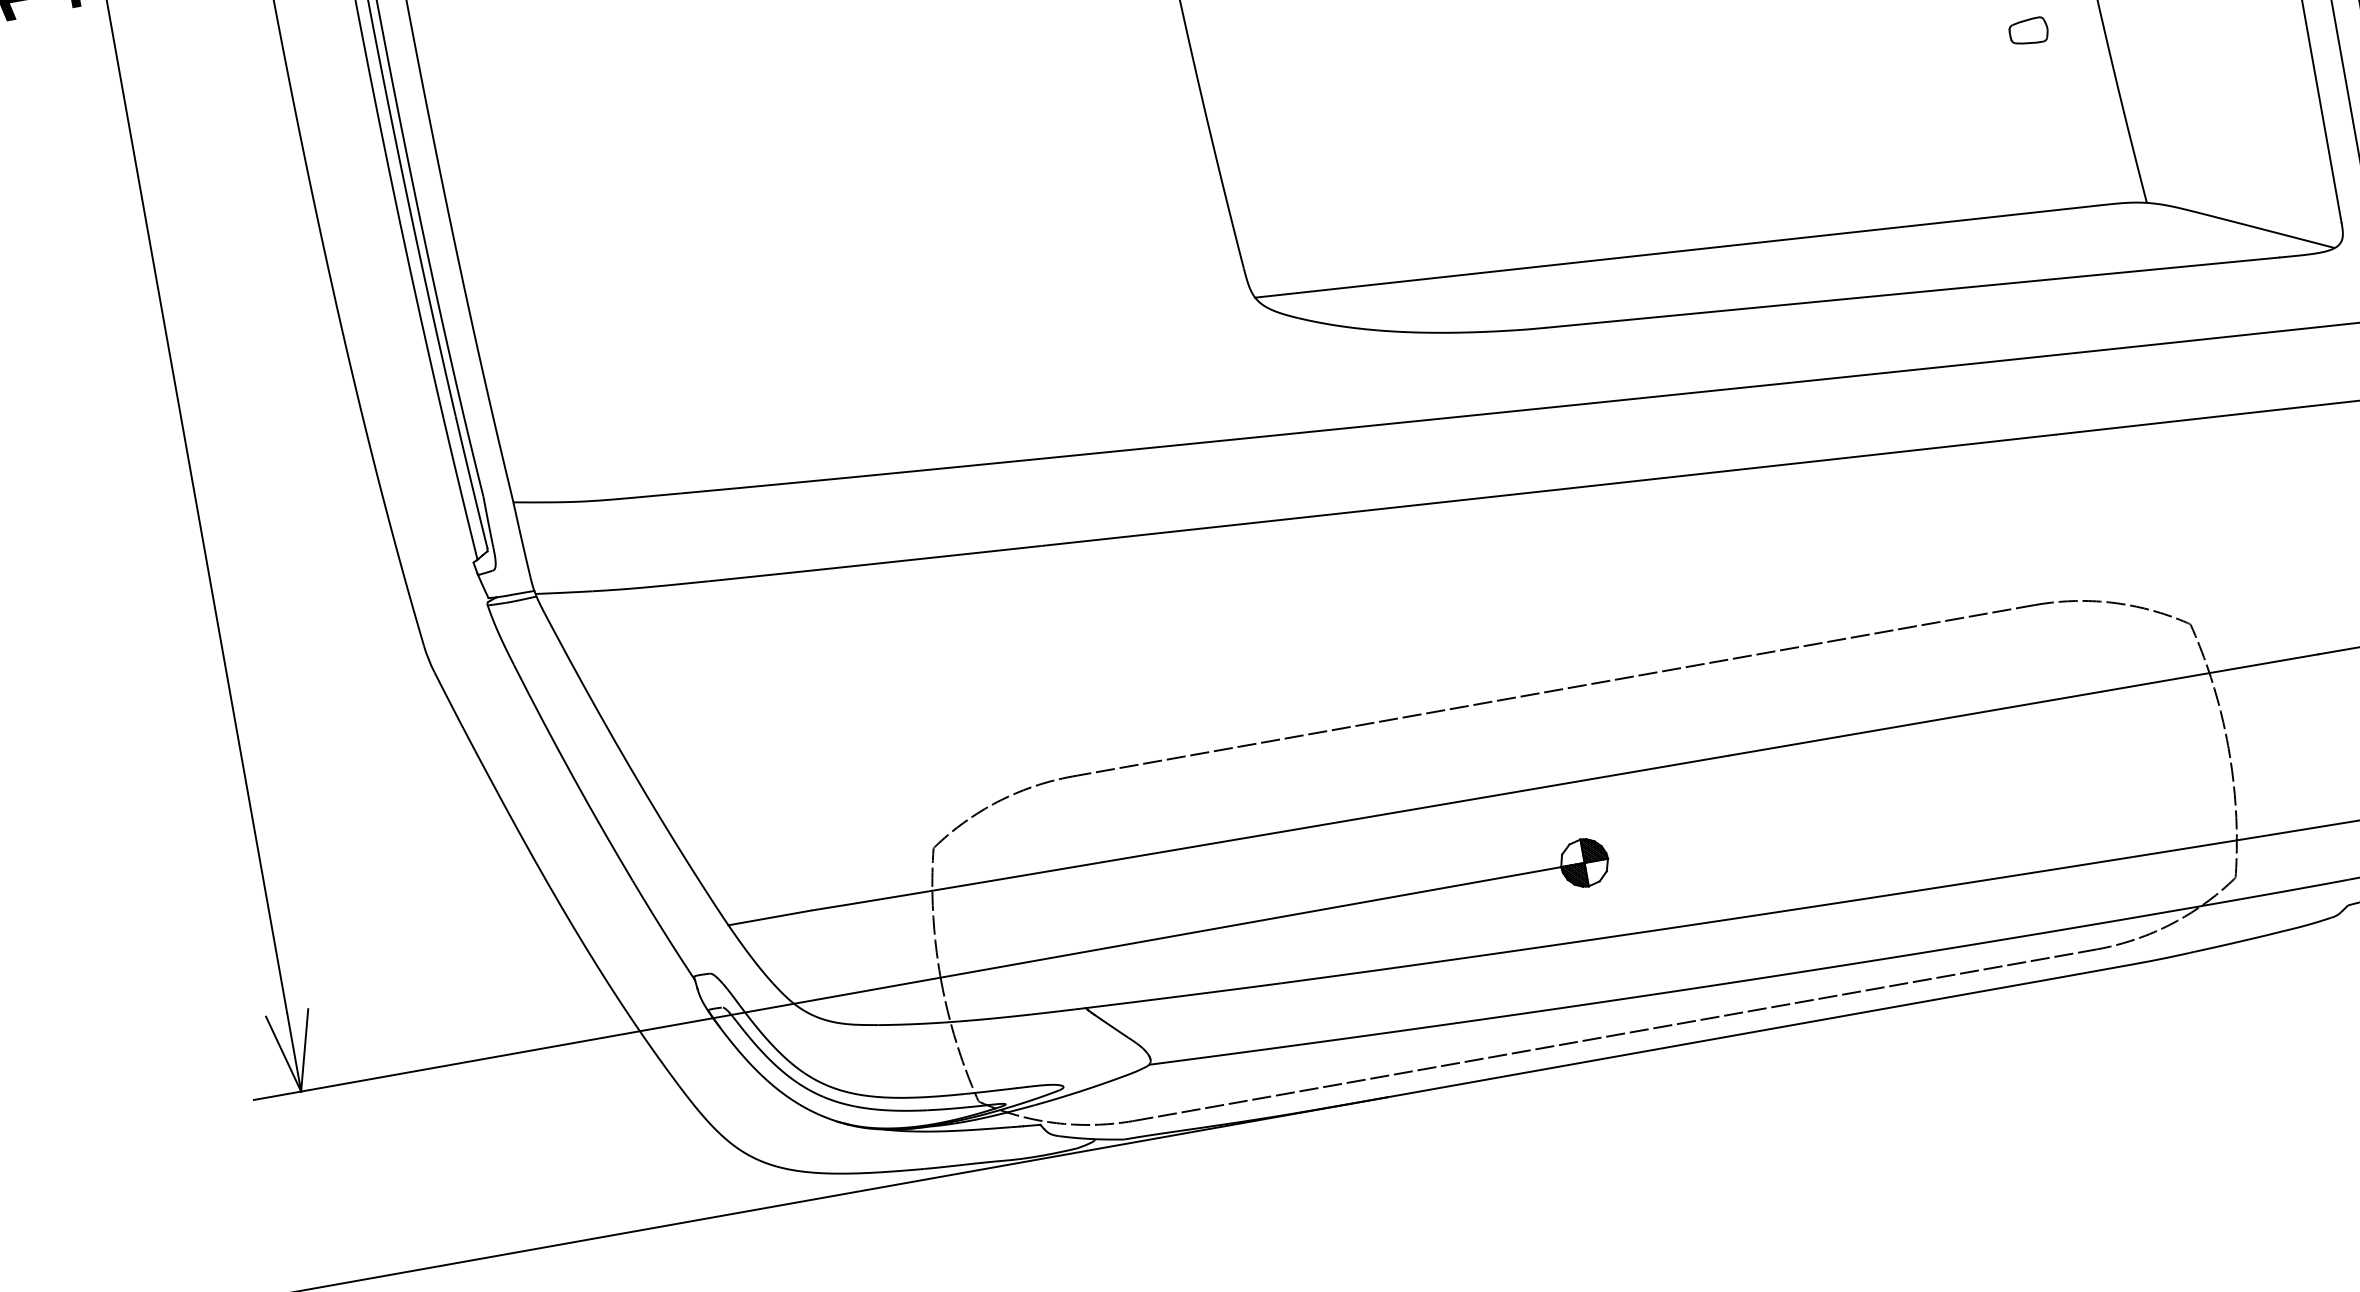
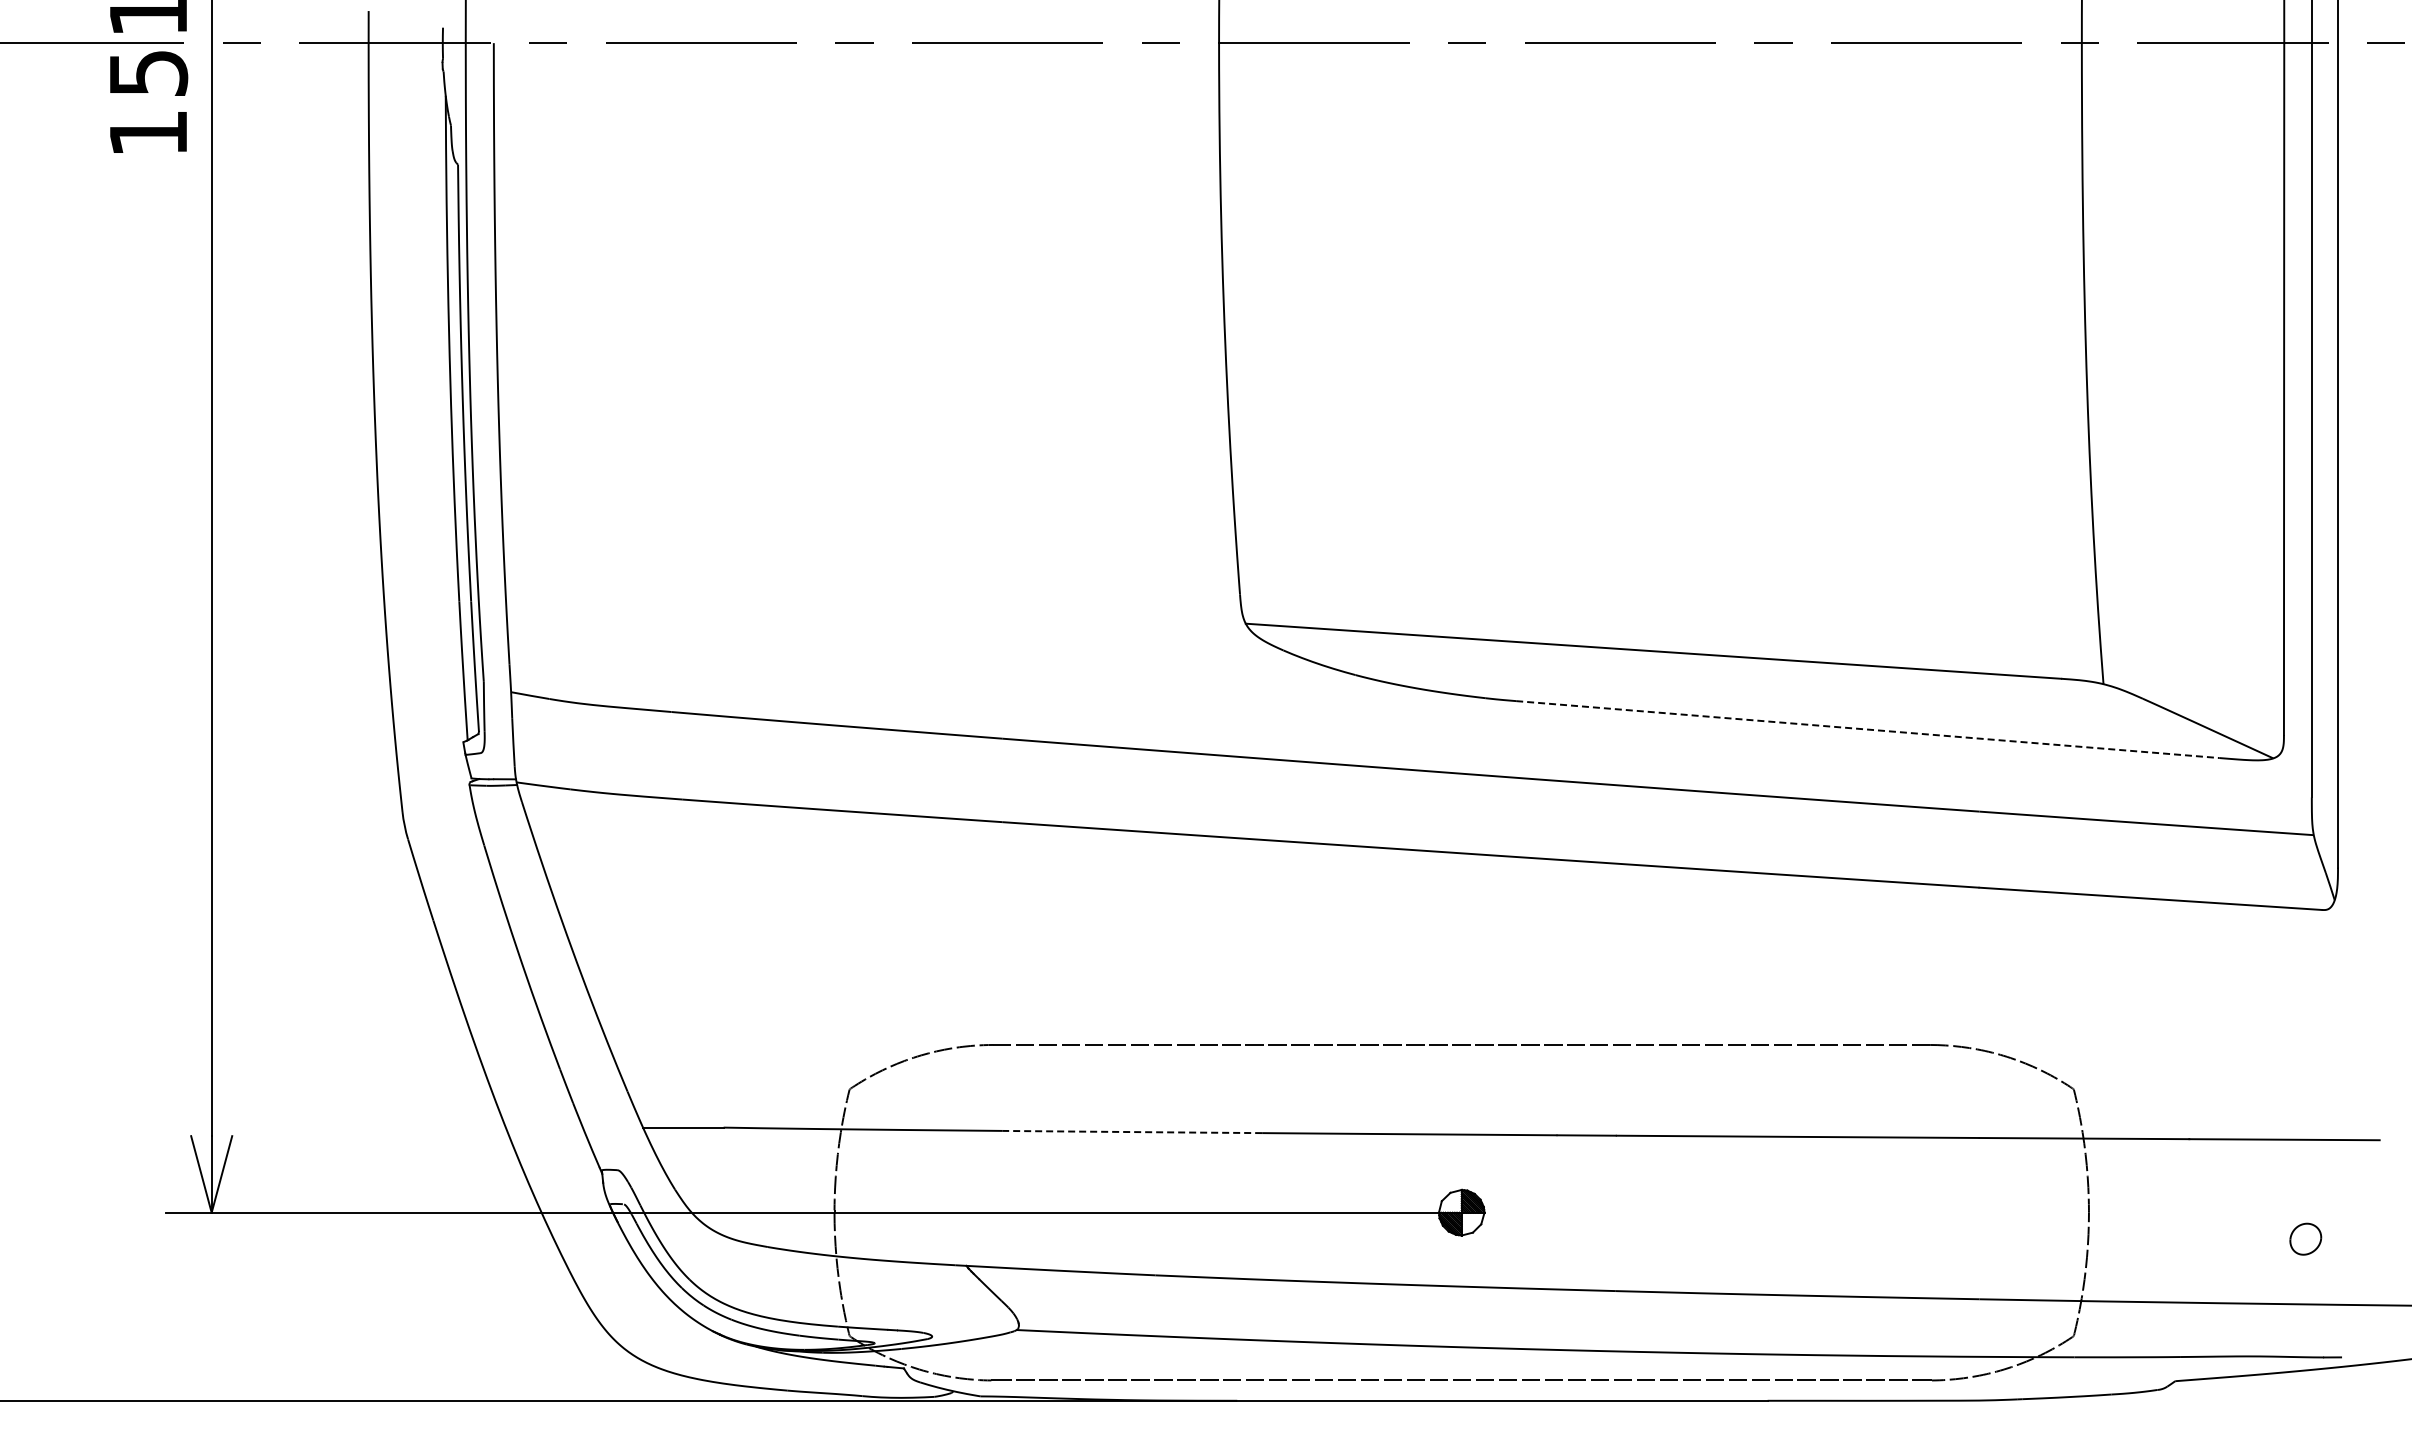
part: (2028, 31) -> (2020, 502), removed
line: (1912, 292) -> (1867, 729), solid -> dashed
line: (1230, 840) -> (1131, 1132), solid -> dashed

